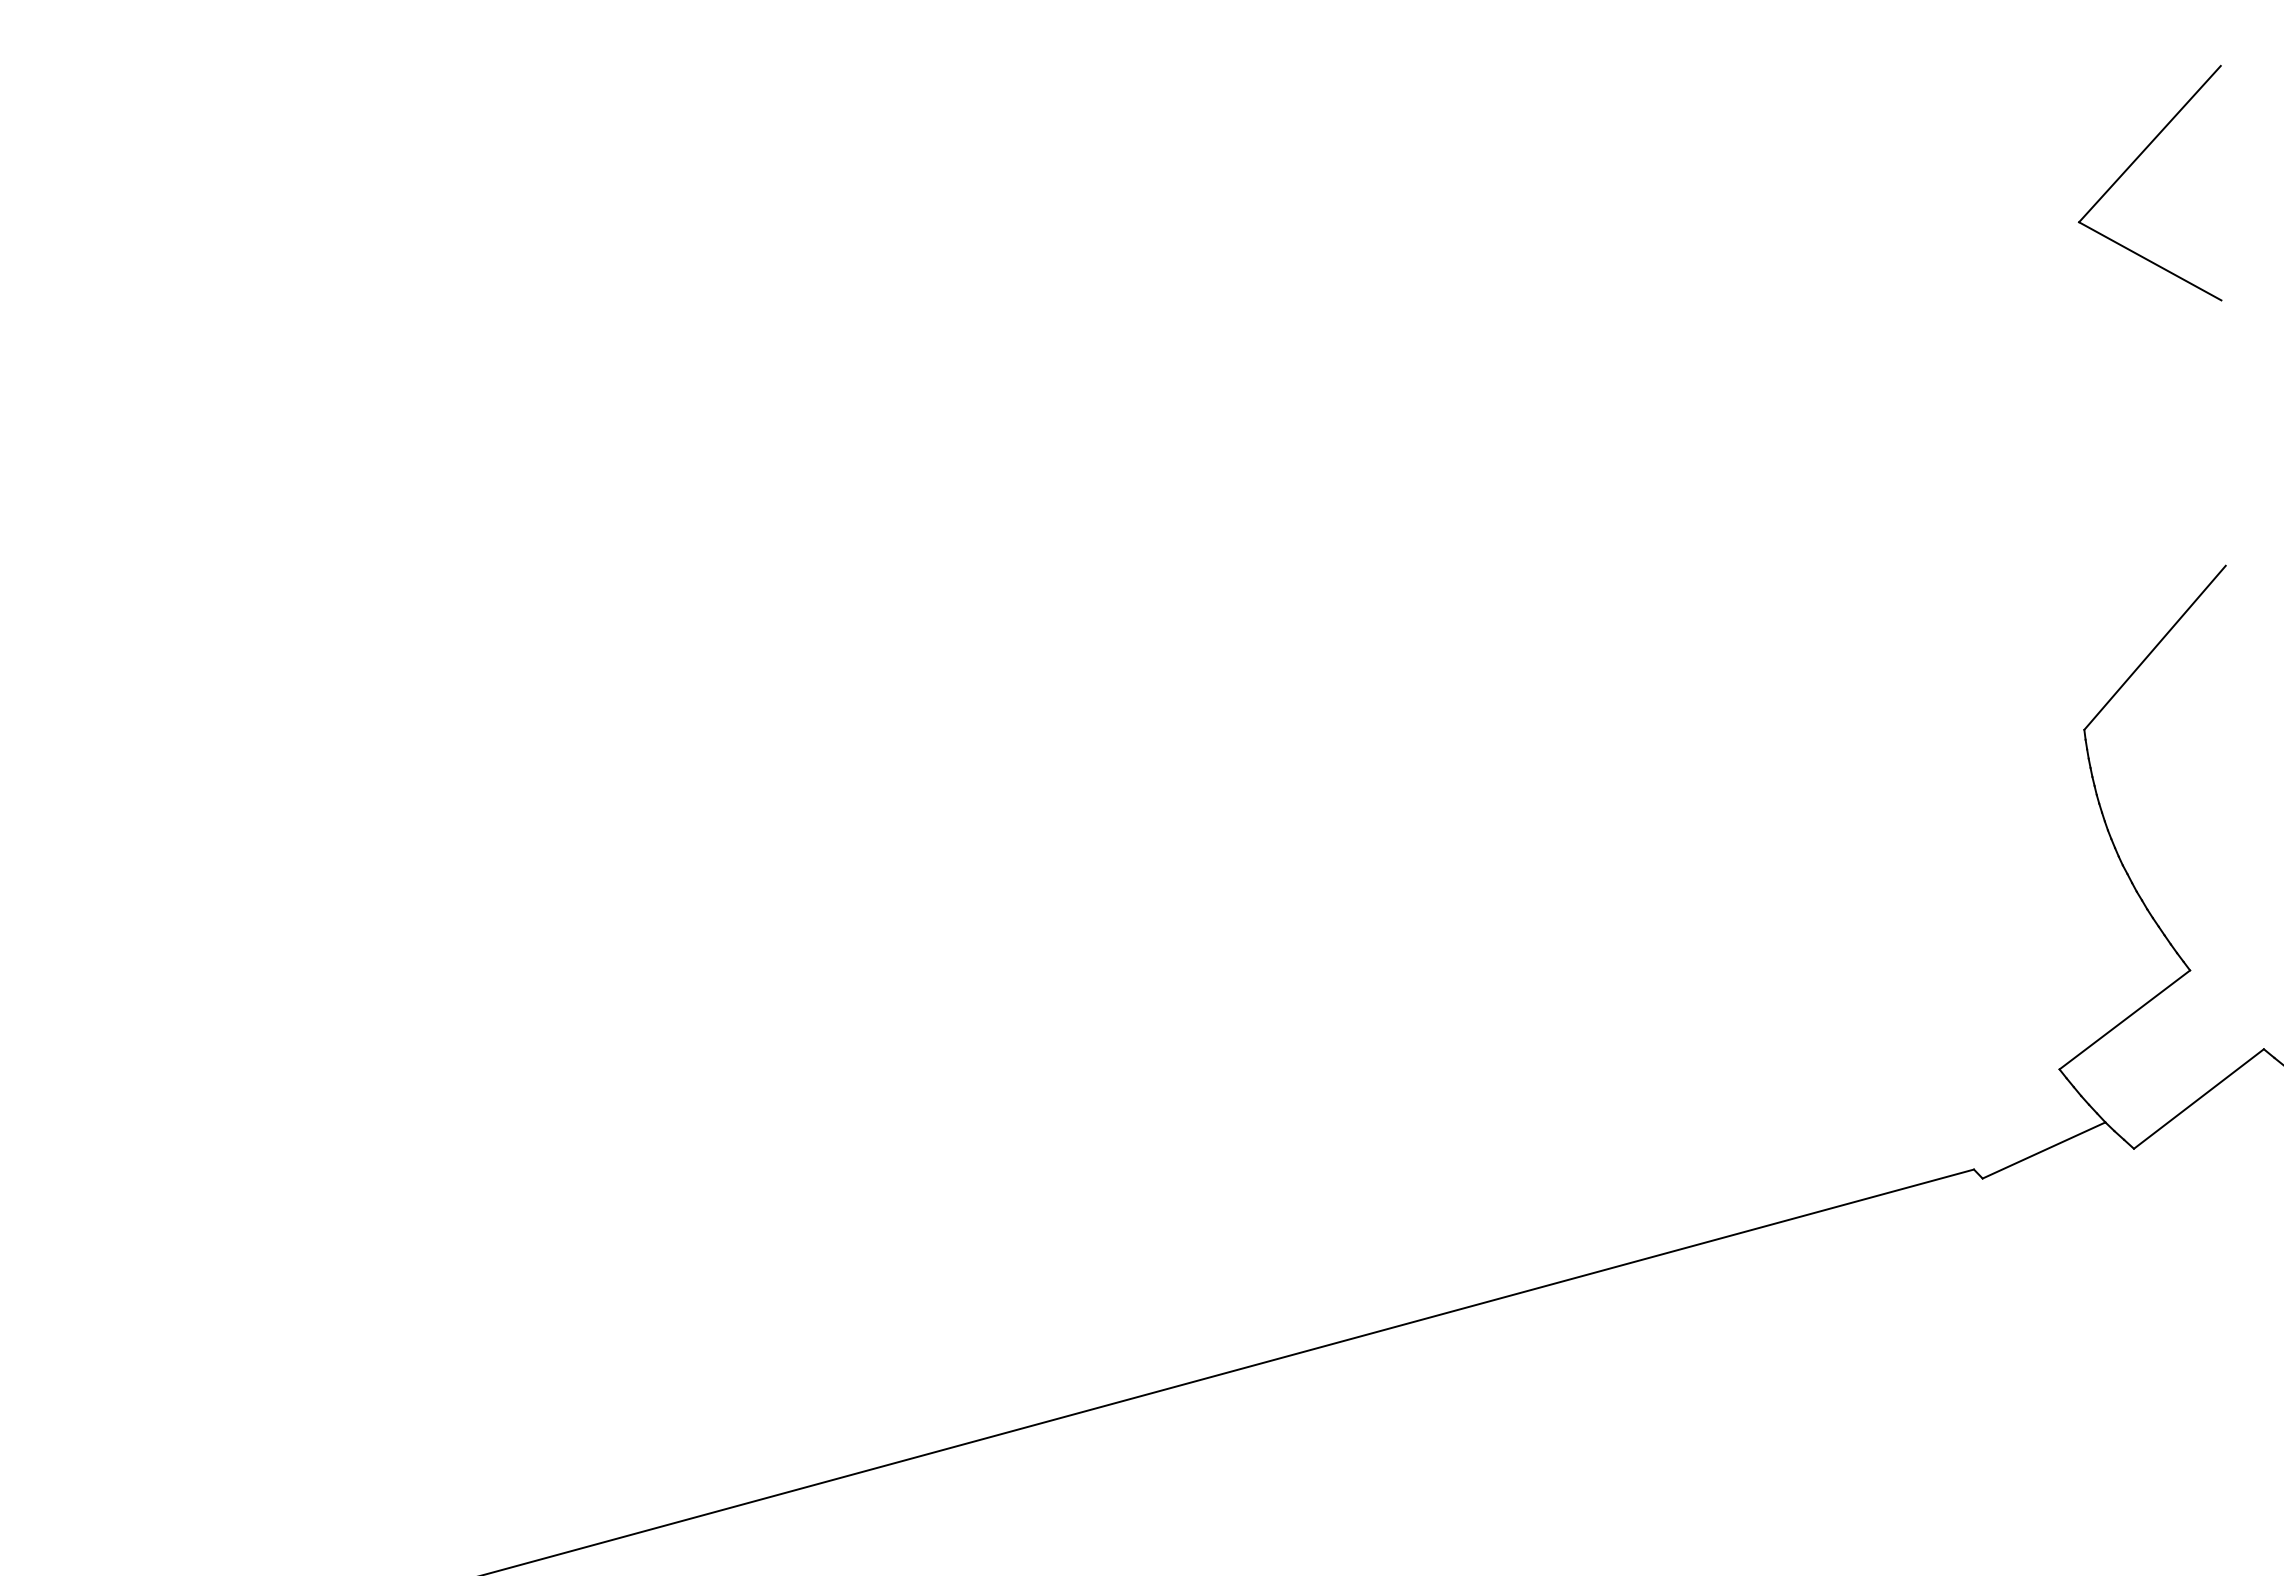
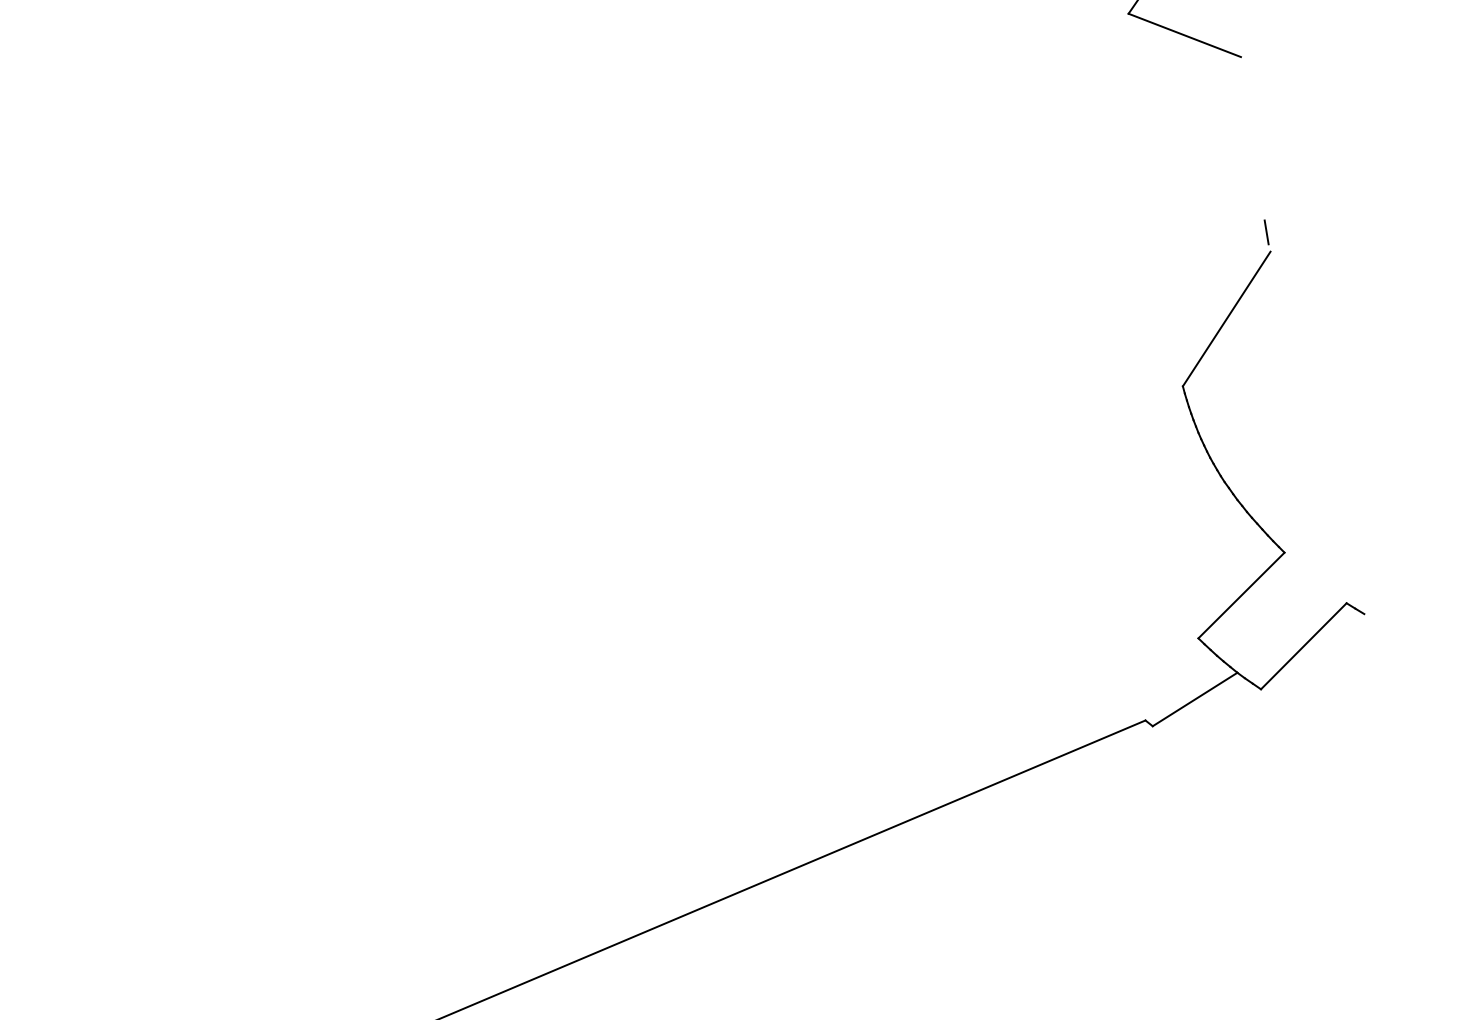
line: (2223, 539) -> (1266, 232), added

